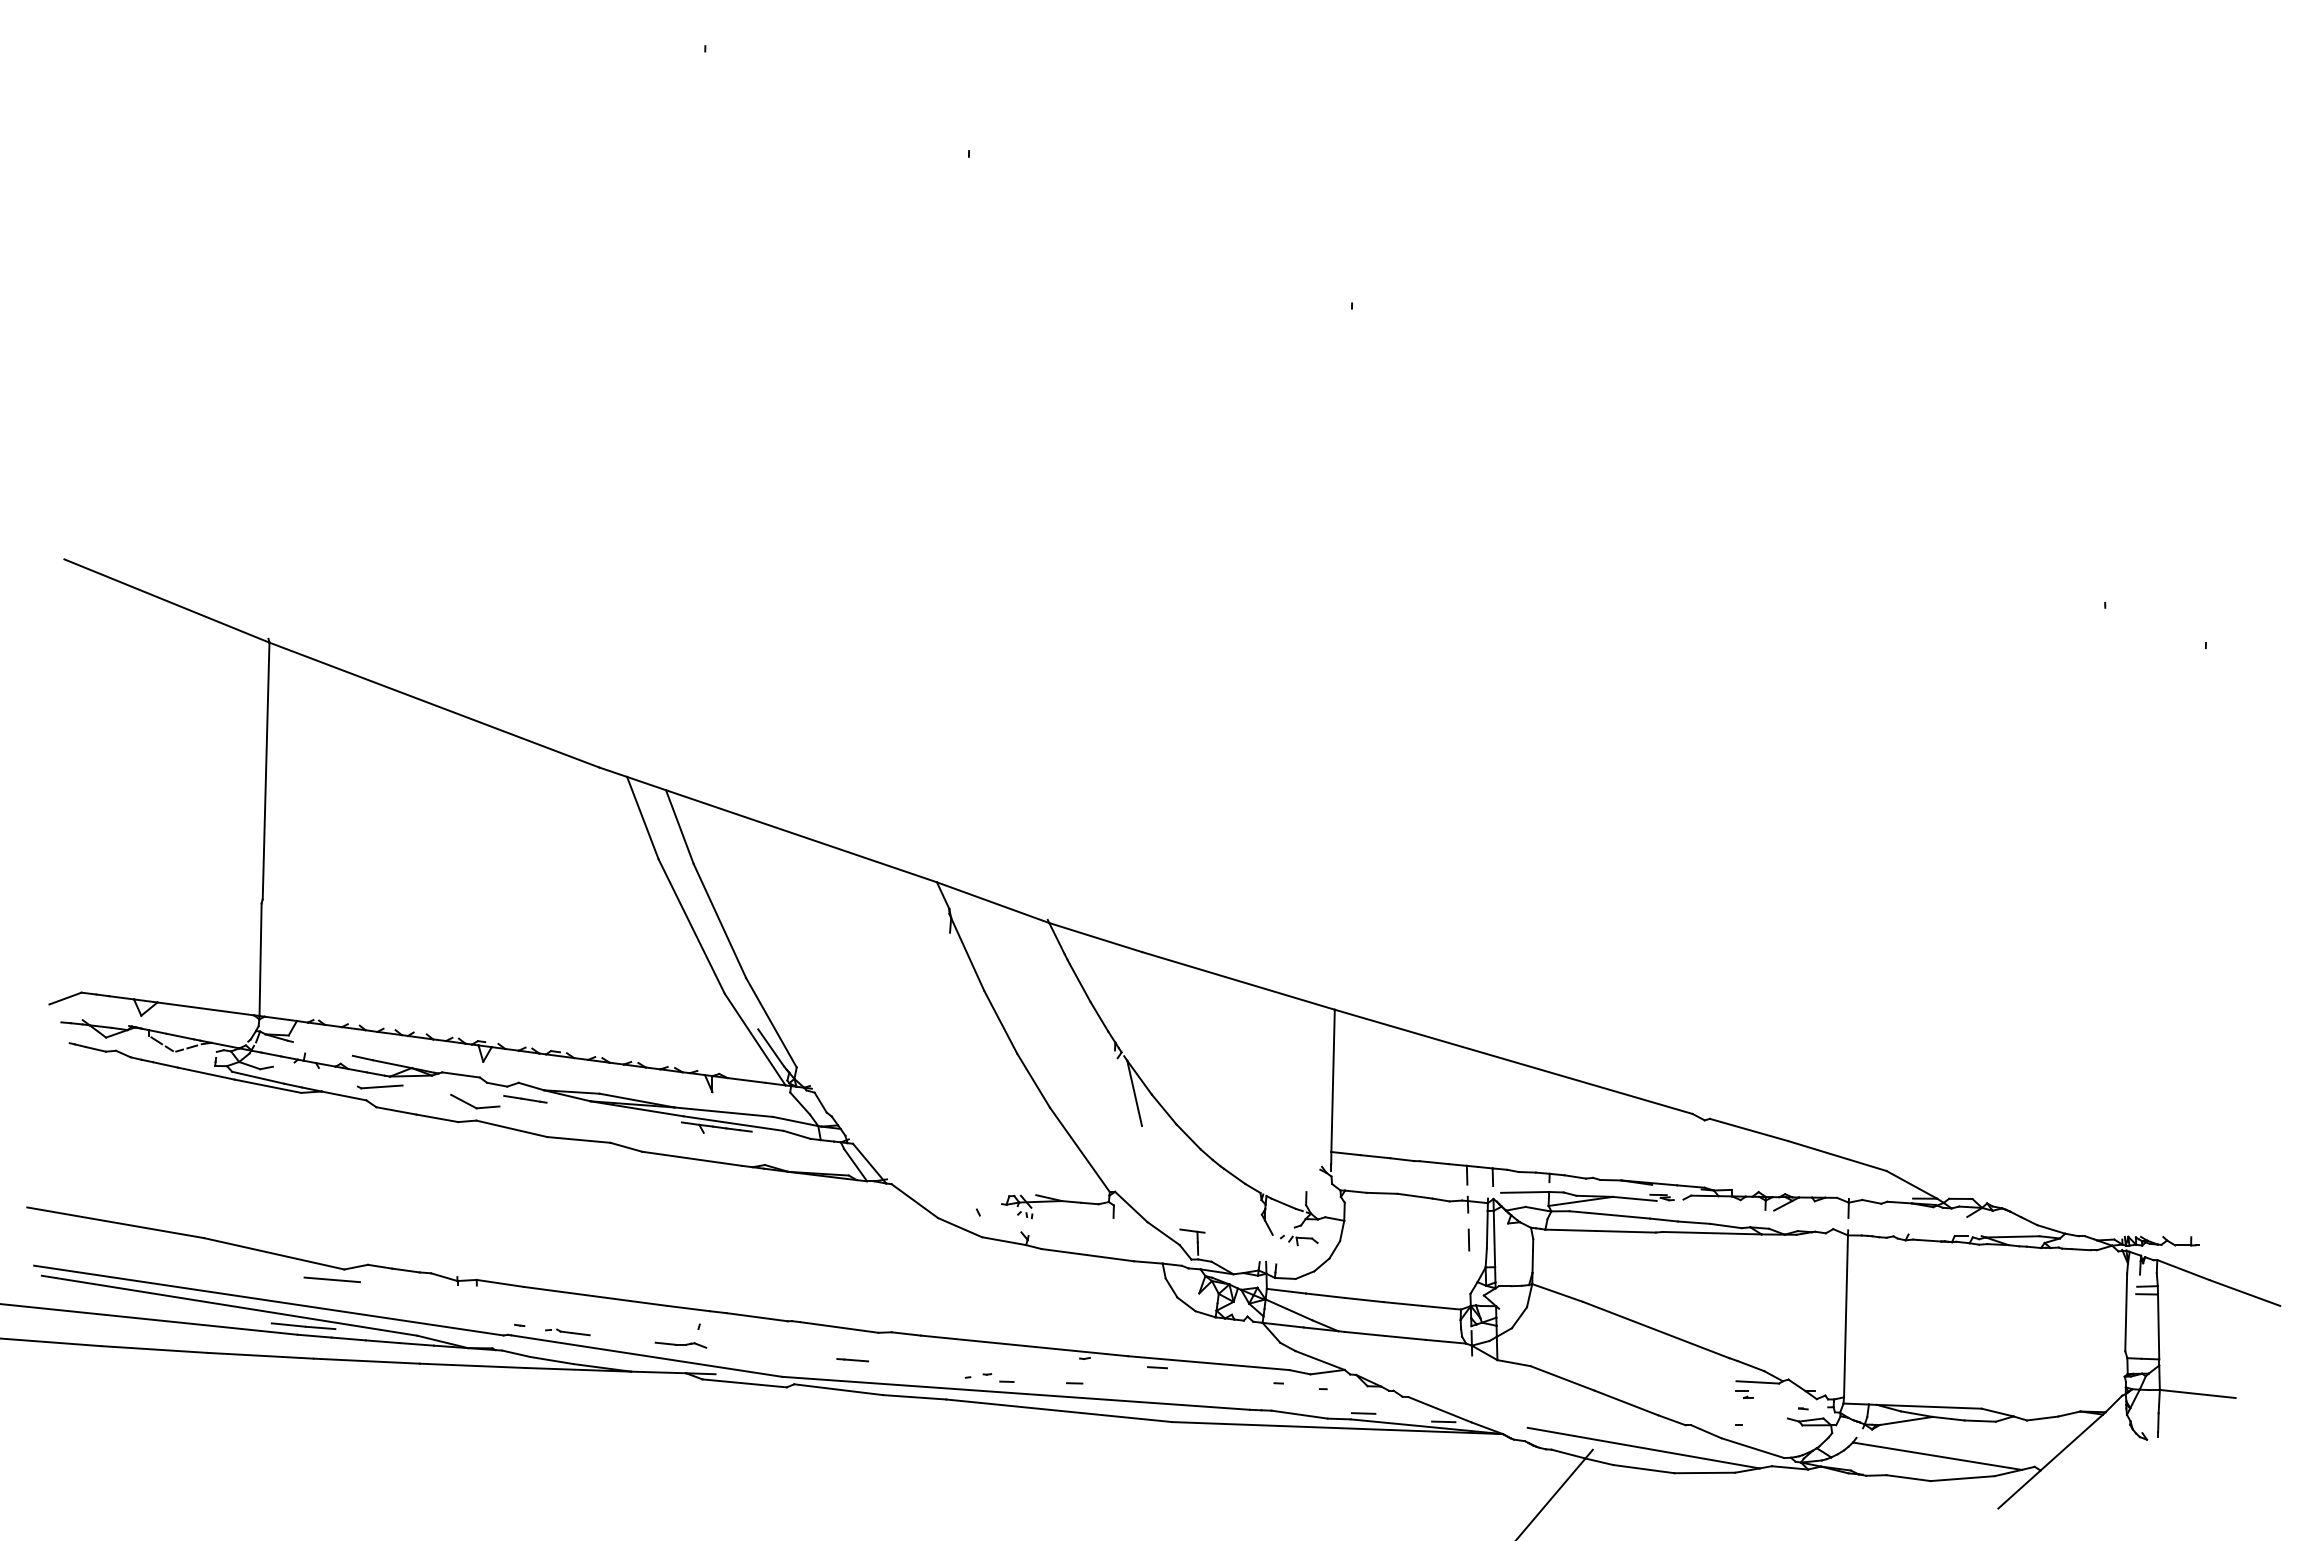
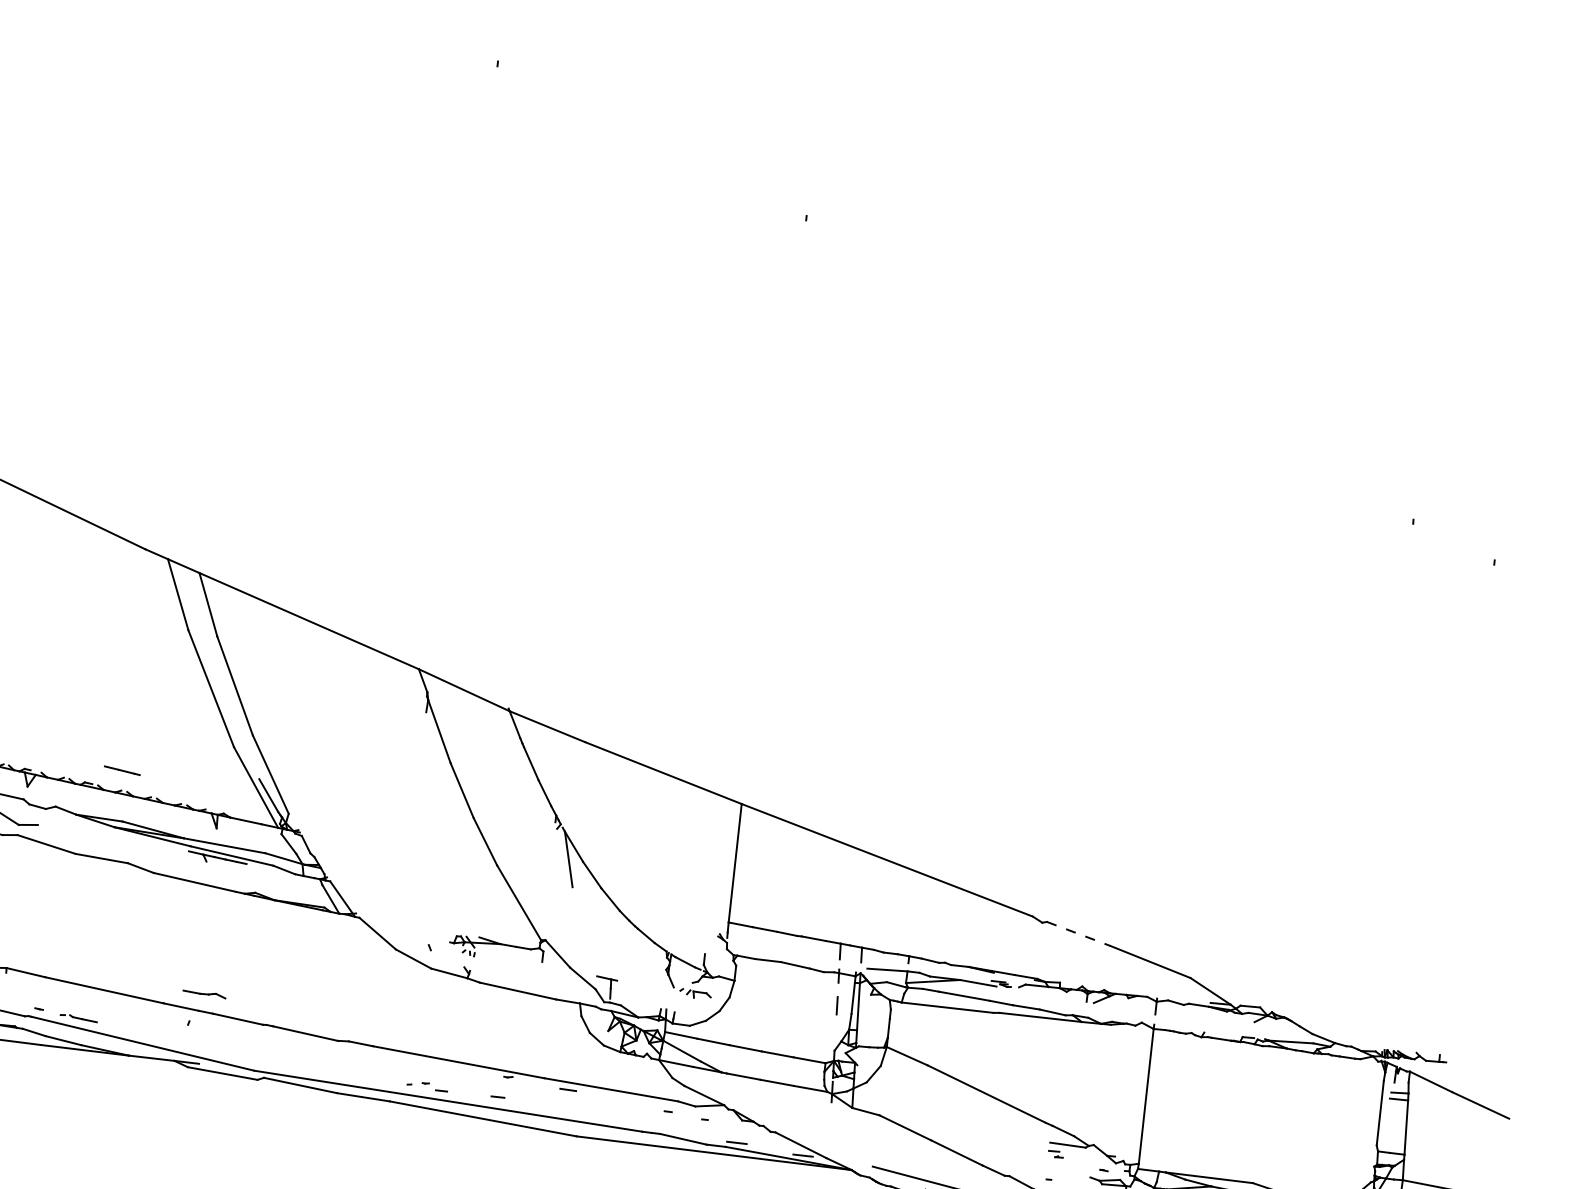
line: (525, 1099) -> (122, 770), moved
line: (1749, 1129) -> (1079, 933), solid -> dashed
part: (680, 1344) -> (204, 993), moved
line: (852, 1360) -> (314, 1062), removed

